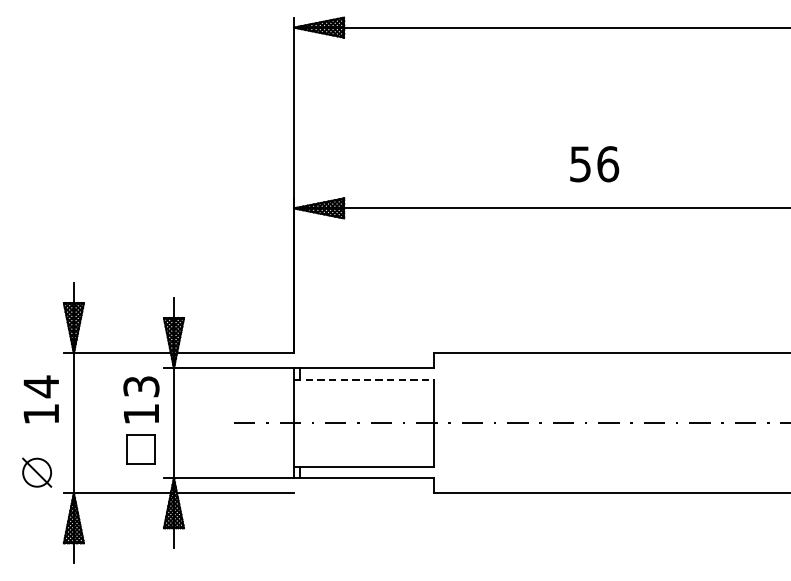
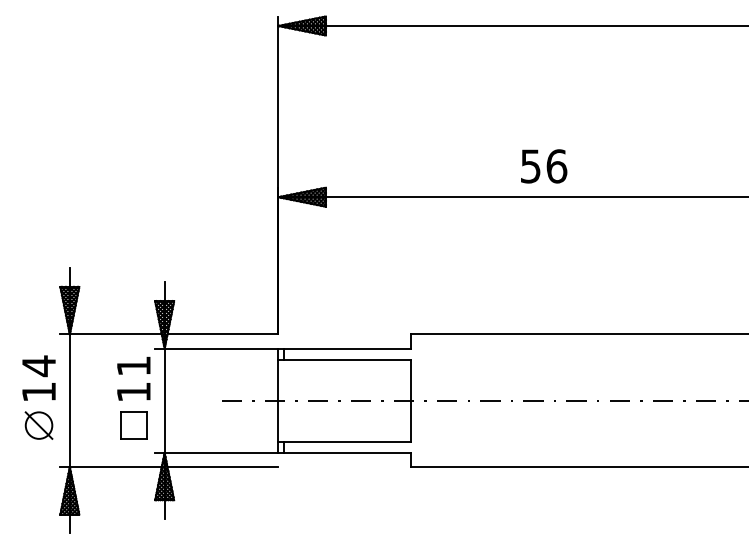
text: (595, 164) -> (544, 166), moved
line: (364, 379) -> (345, 359), dashed -> solid
text: (141, 386) -> (133, 365), 13 -> 11
part: (36, 472) -> (38, 425), moved

